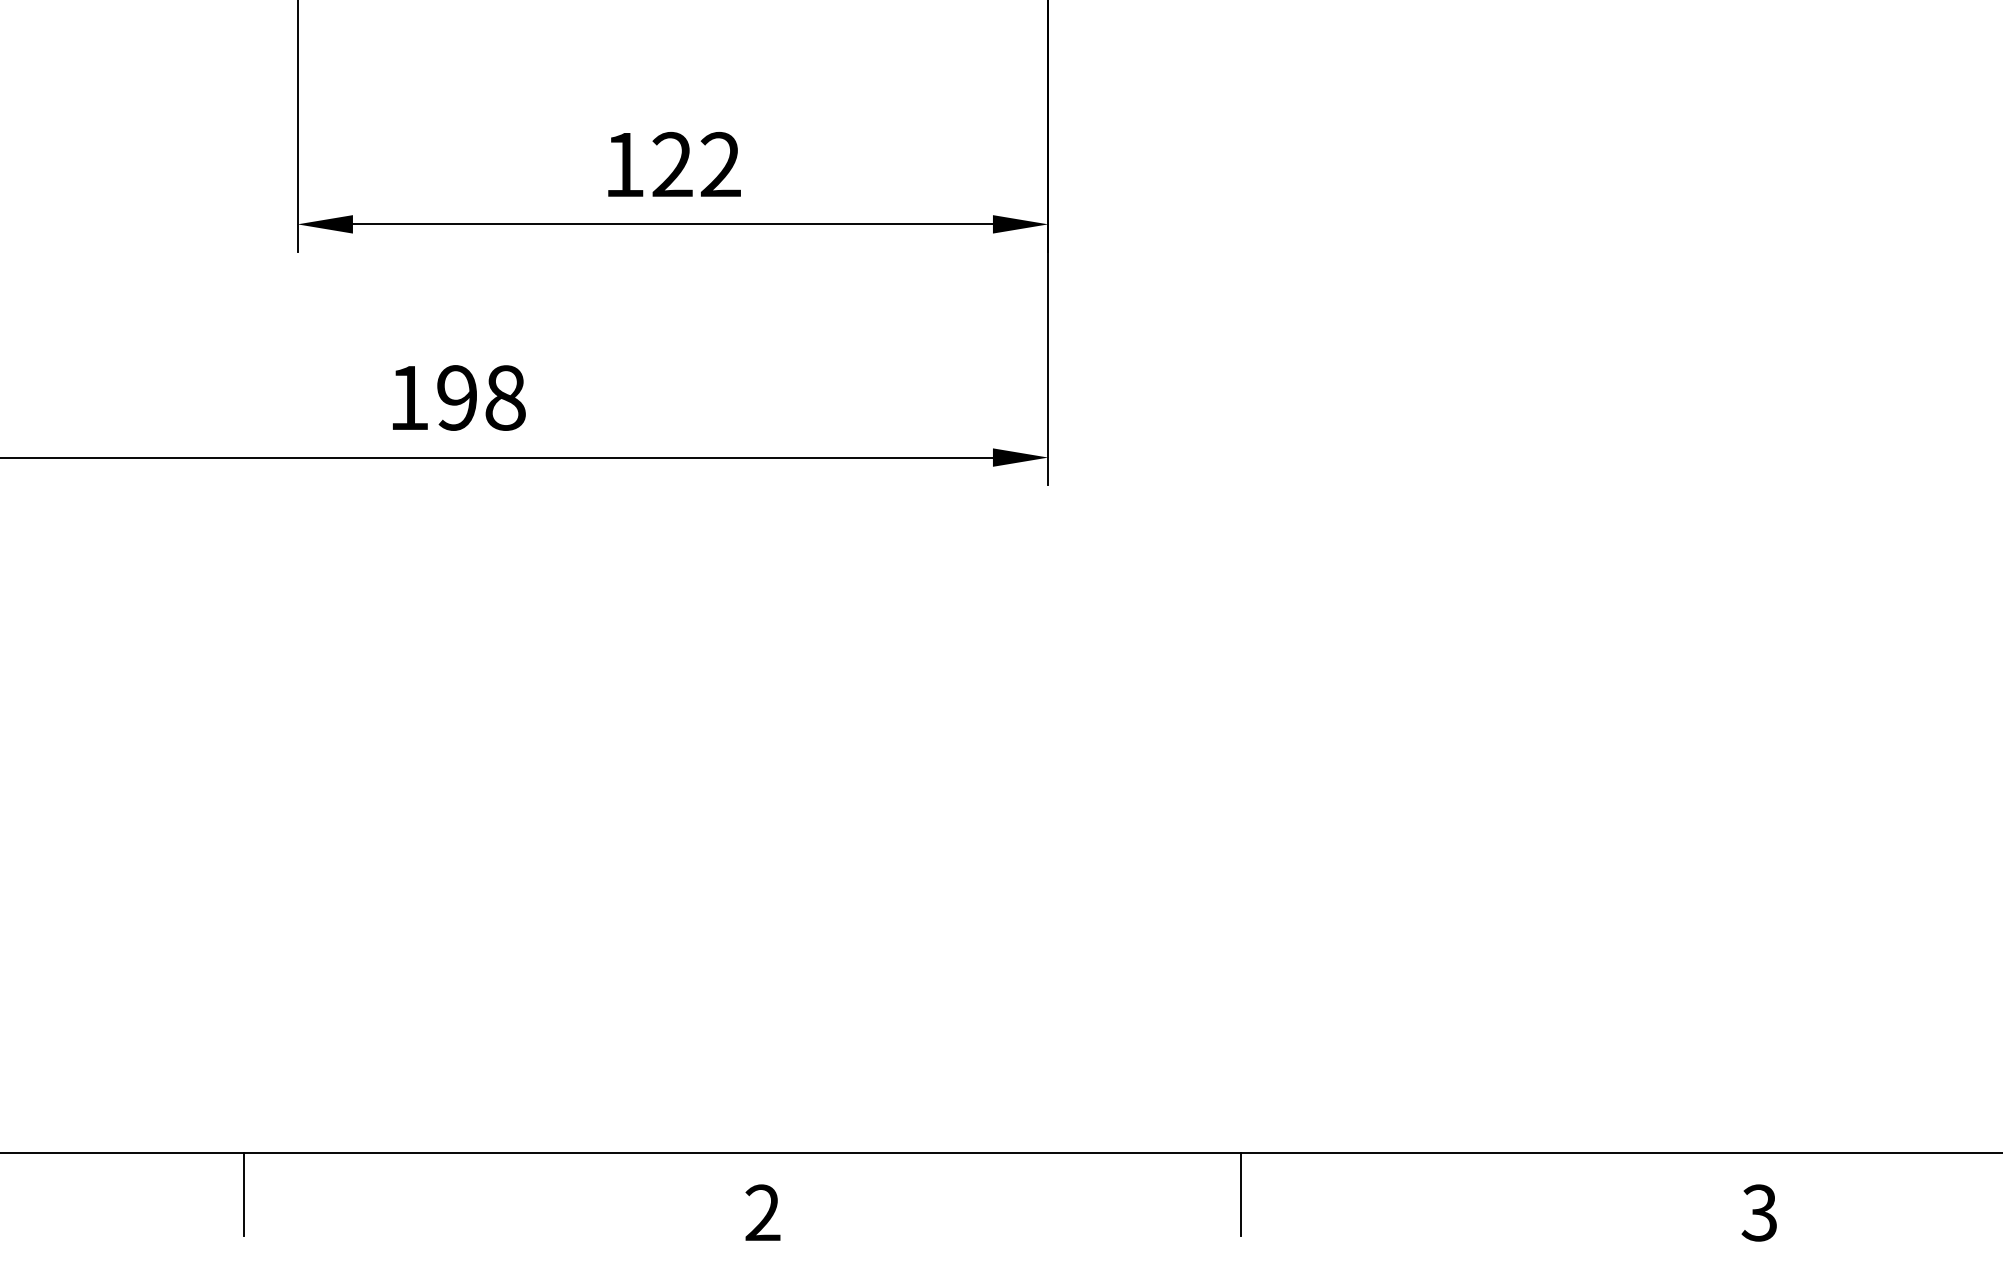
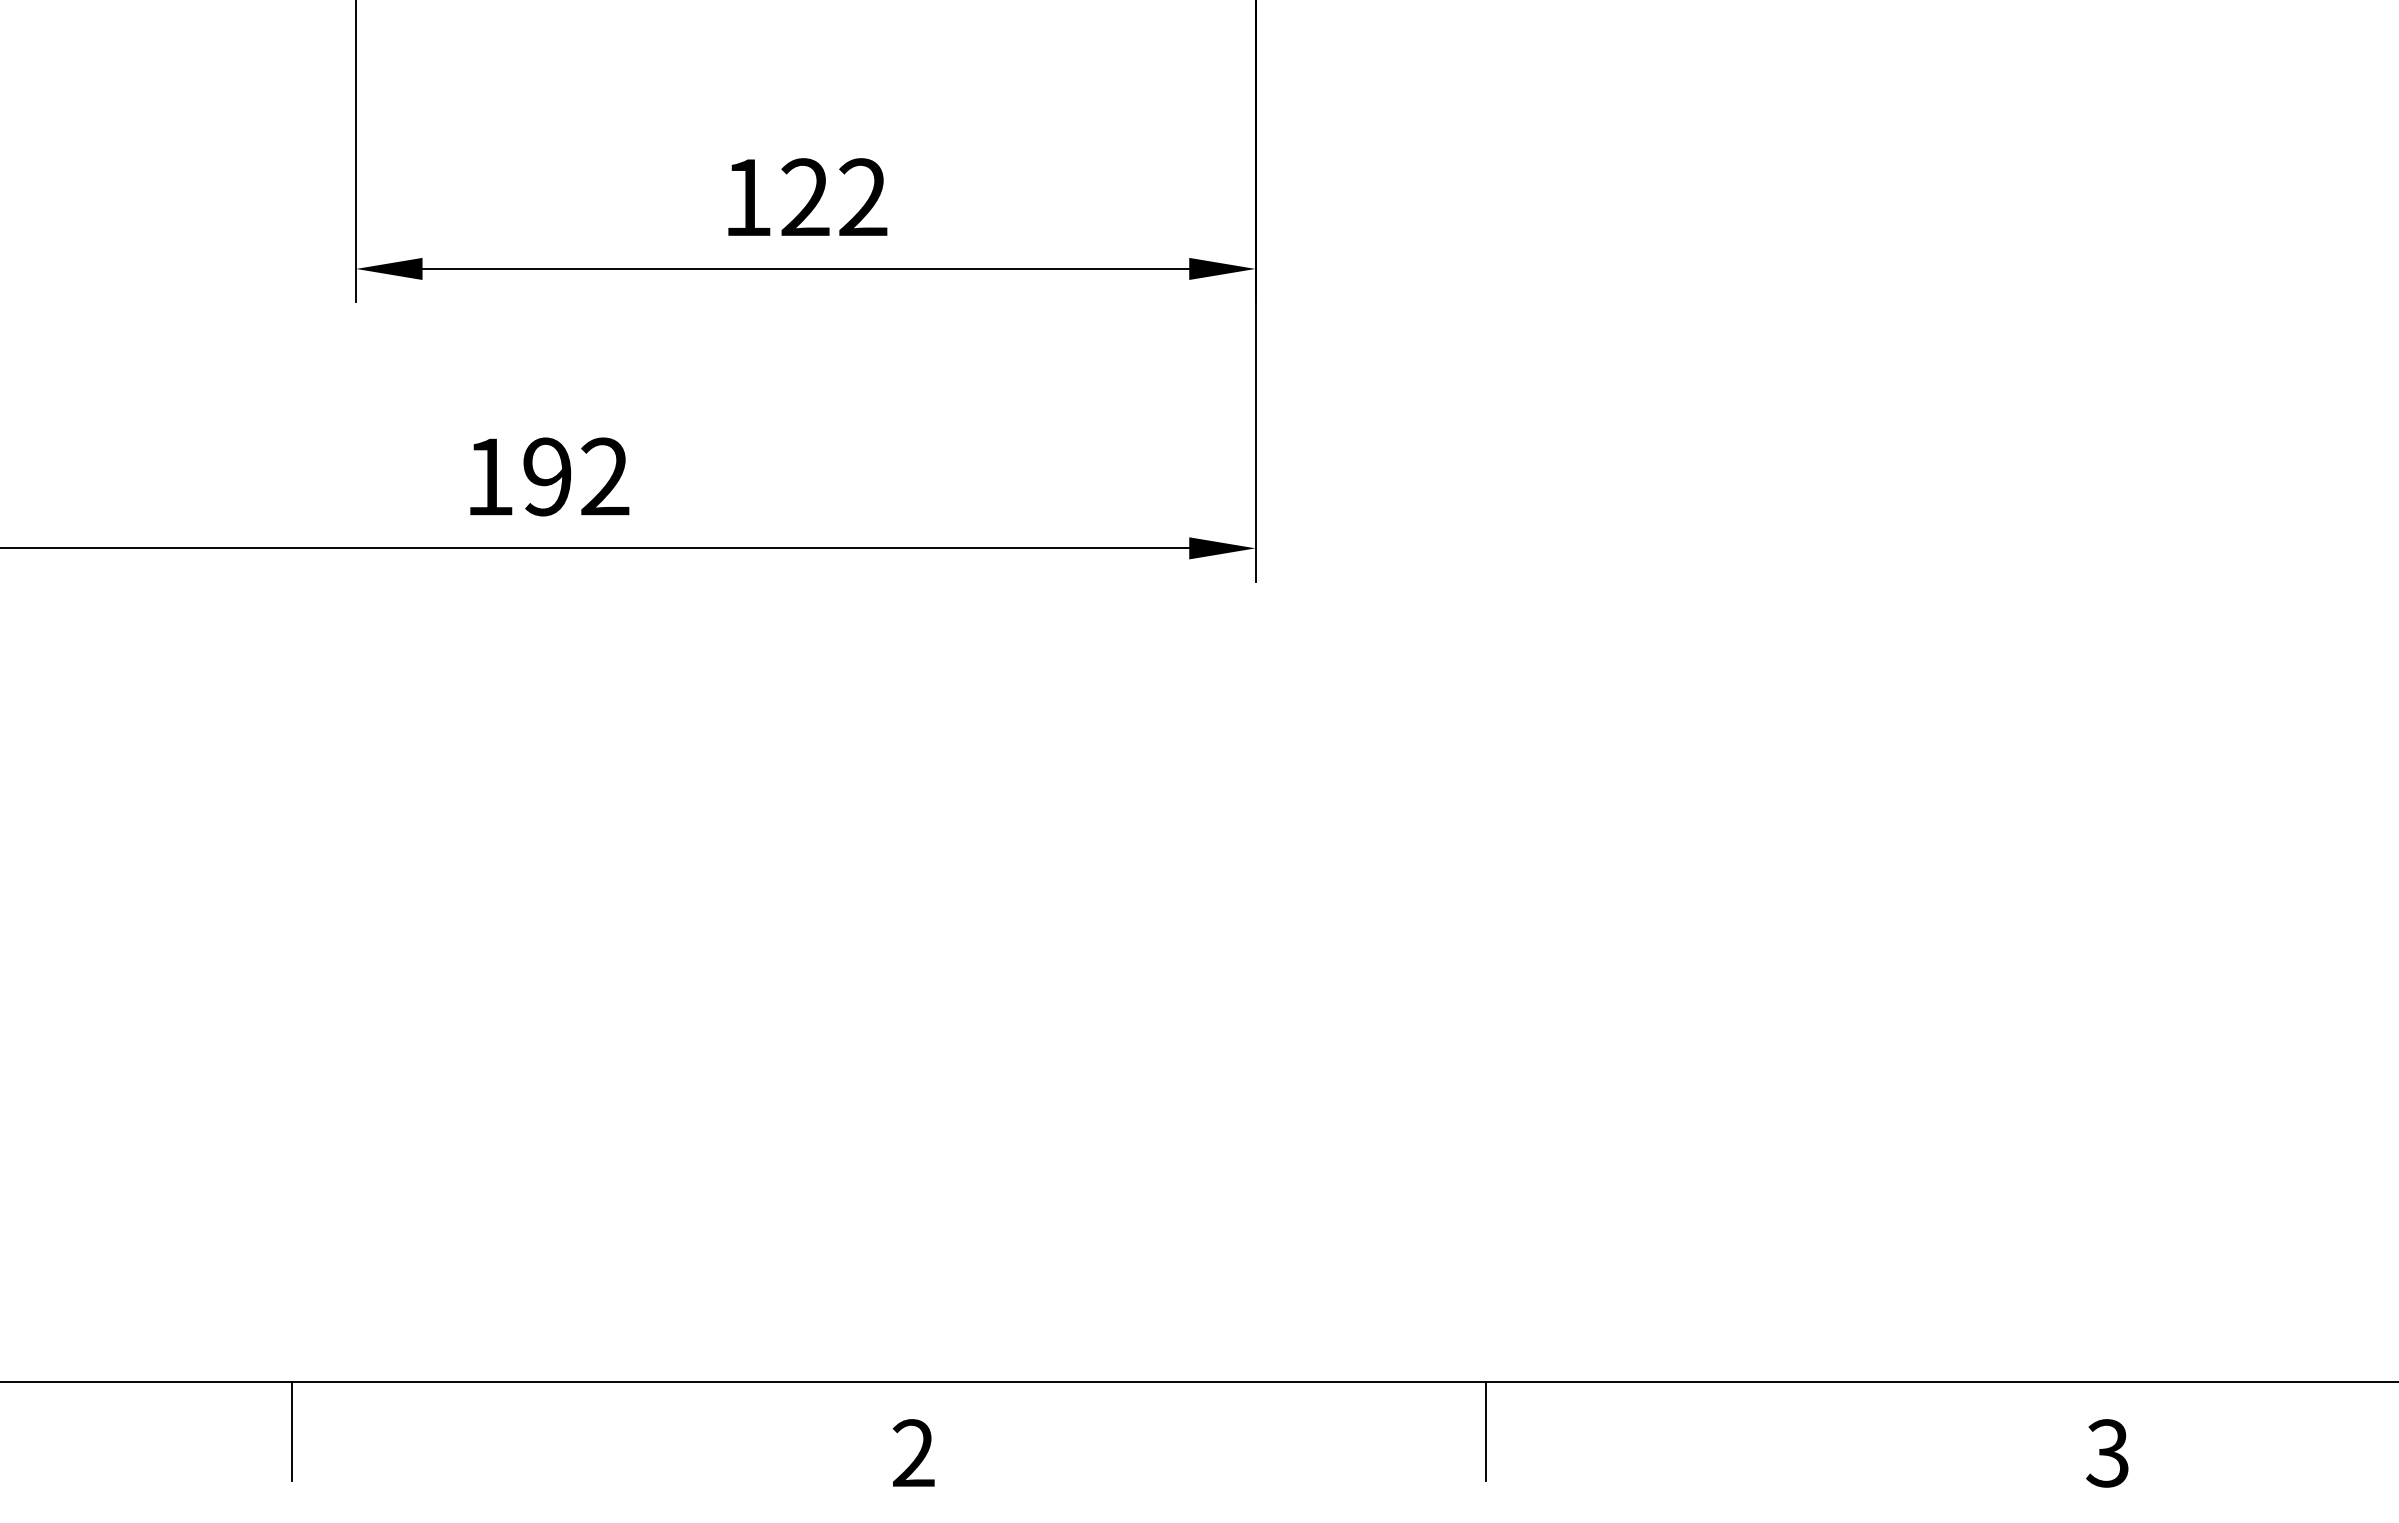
text: (505, 397) -> (605, 476), 198 -> 192

